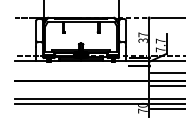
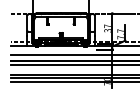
line: (80, 72) -> (60, 54), added
line: (80, 86) -> (60, 65), added
line: (80, 109) -> (60, 82), added

